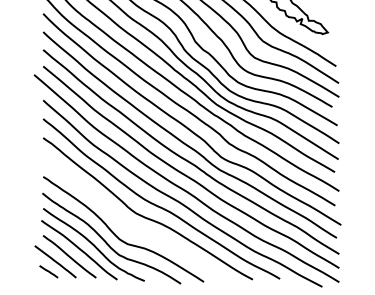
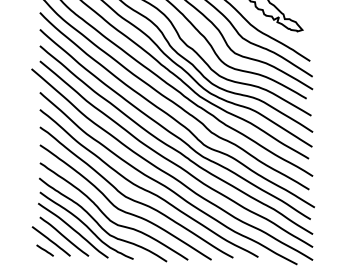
curve: (132, 227) -> (122, 209), added

